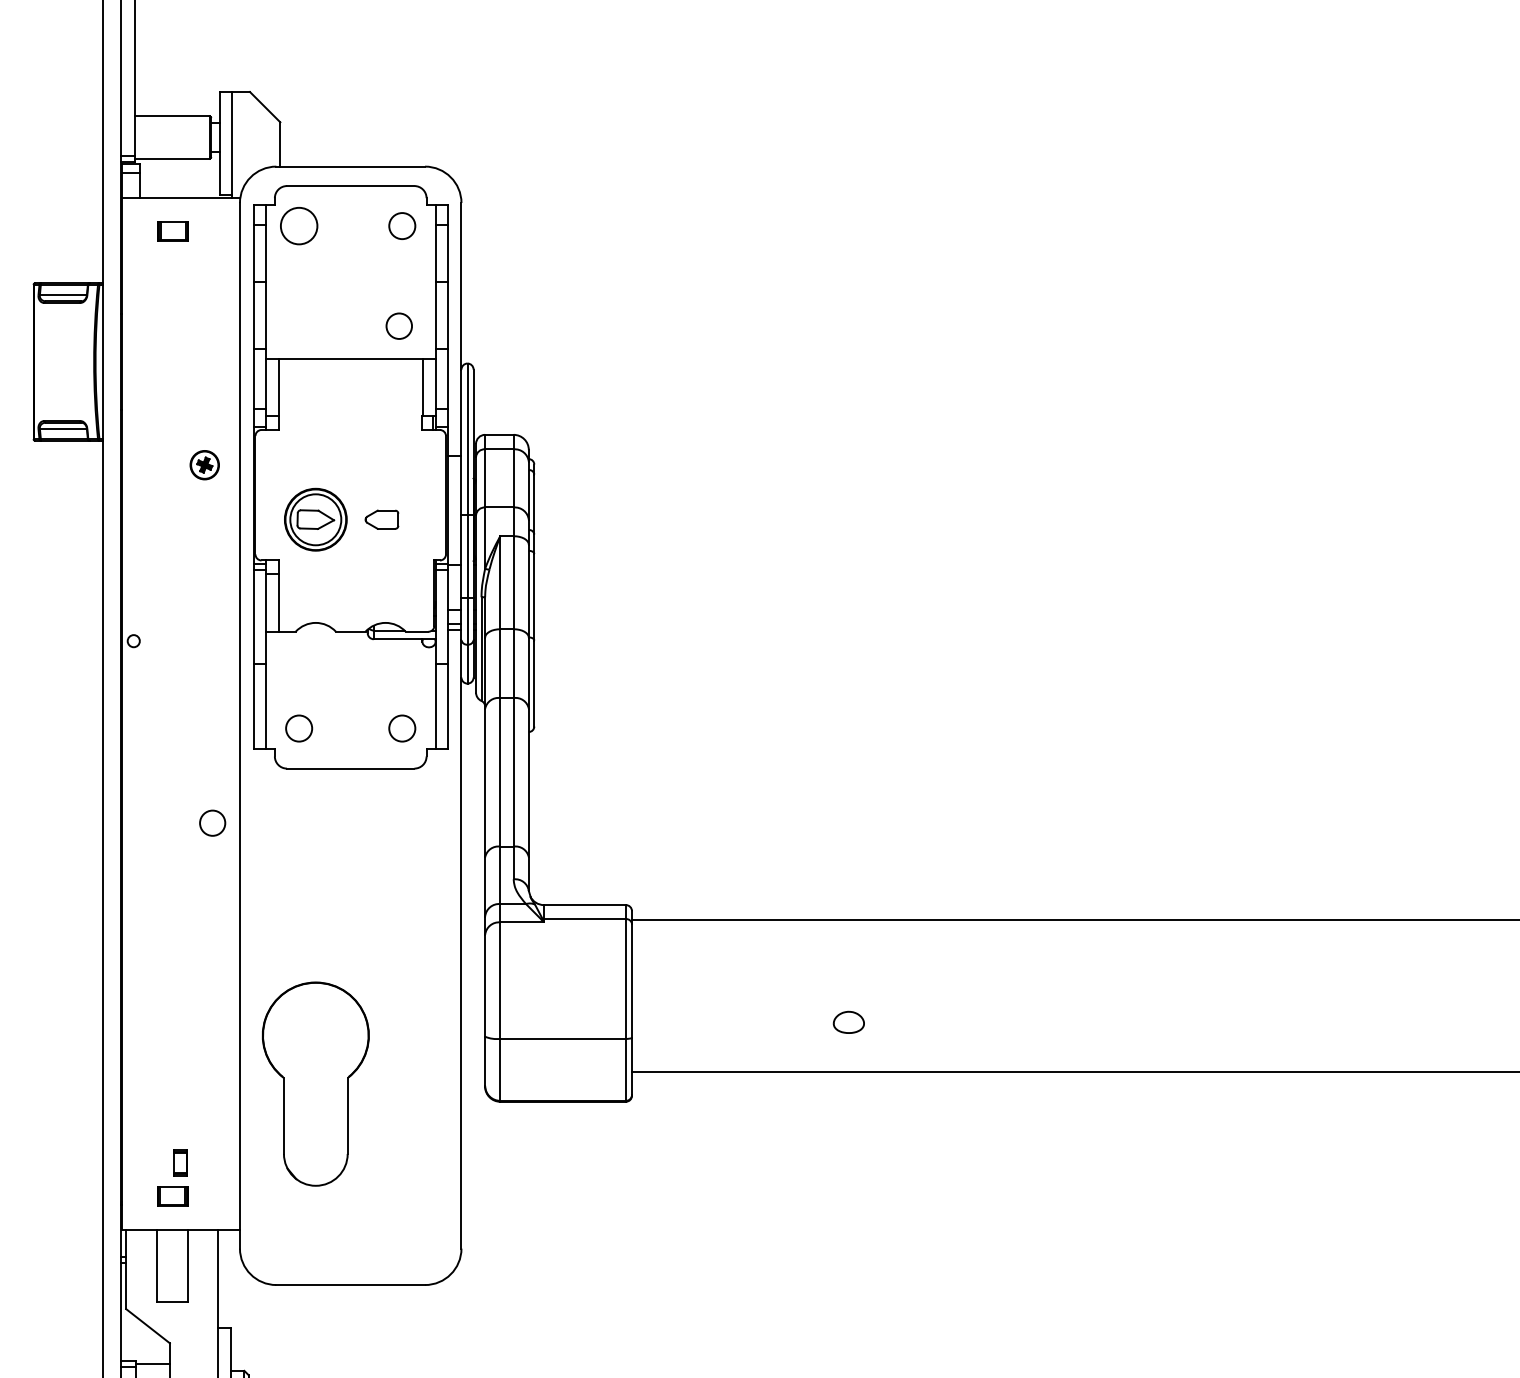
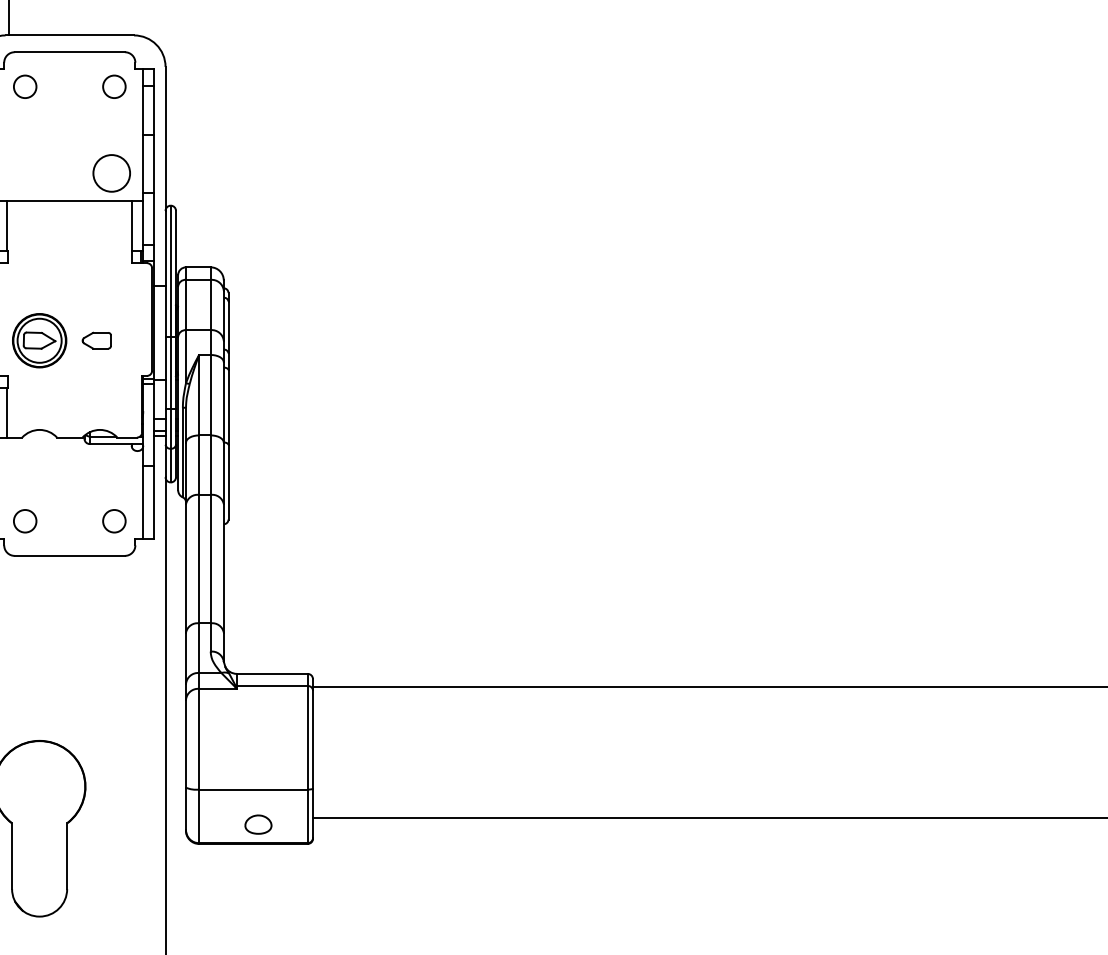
circle: (299, 226) -> (25, 87), size x0.71
circle: (399, 325) -> (111, 172), size x1.67
part: (848, 1021) -> (258, 823), moved

